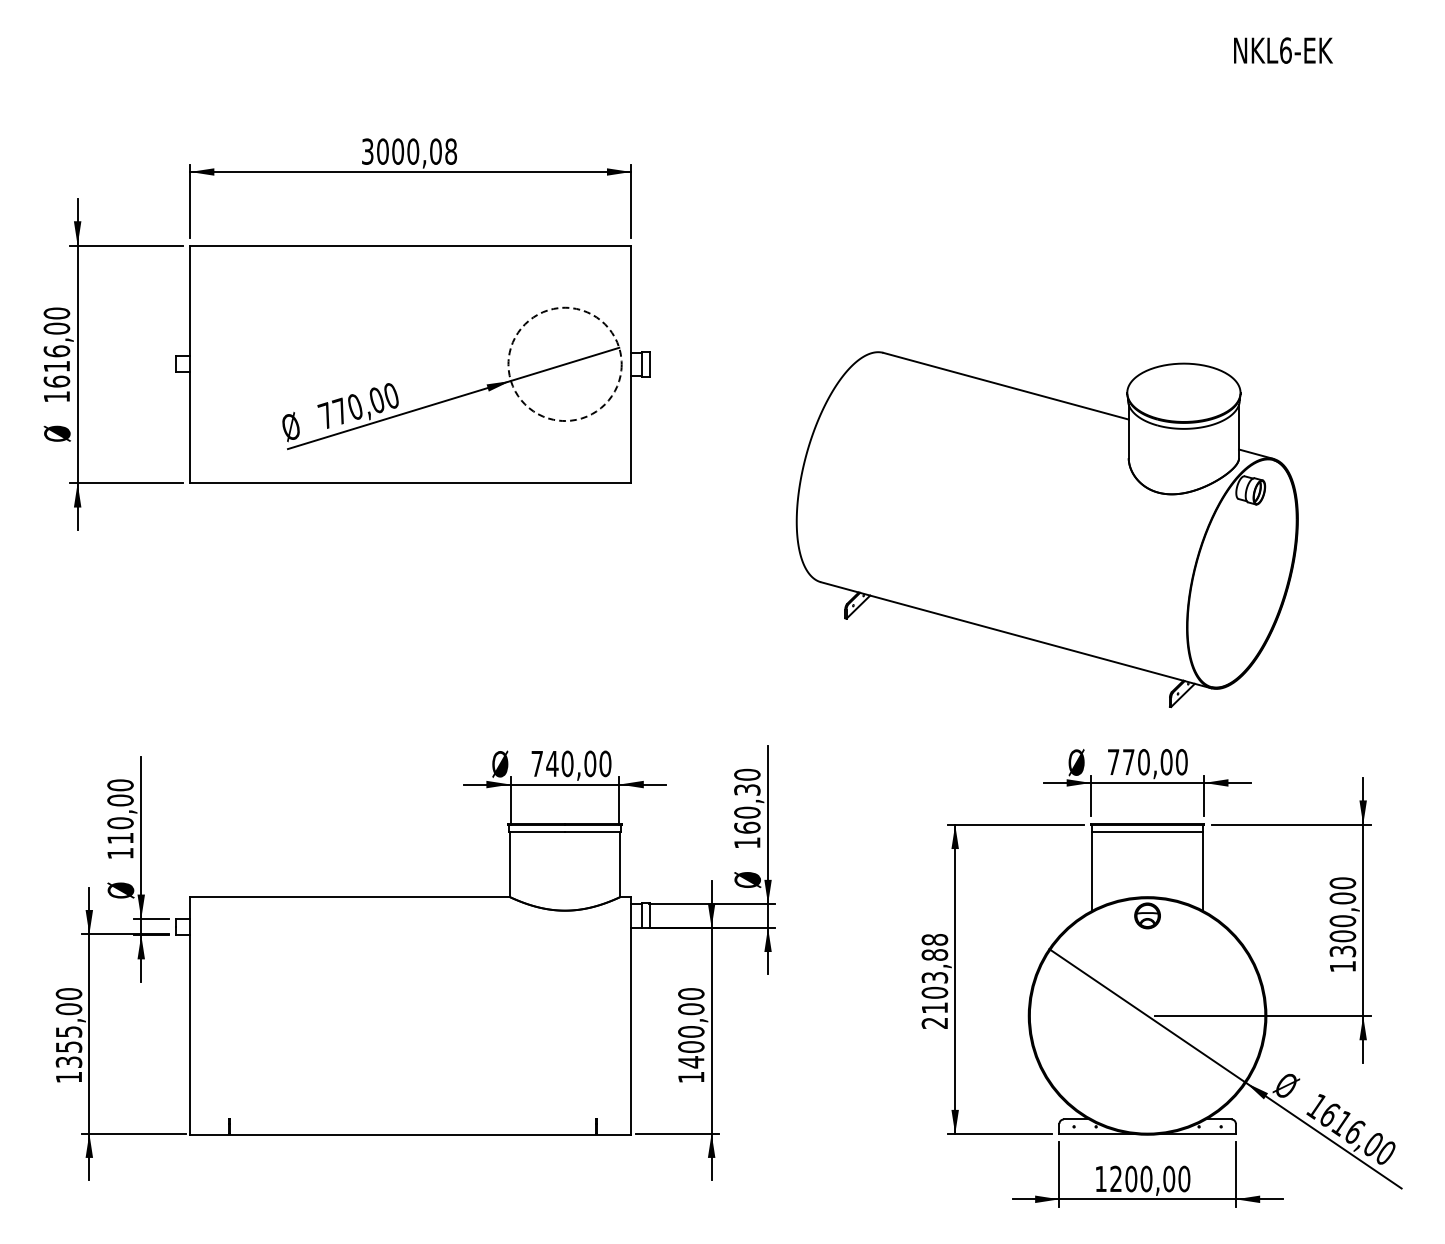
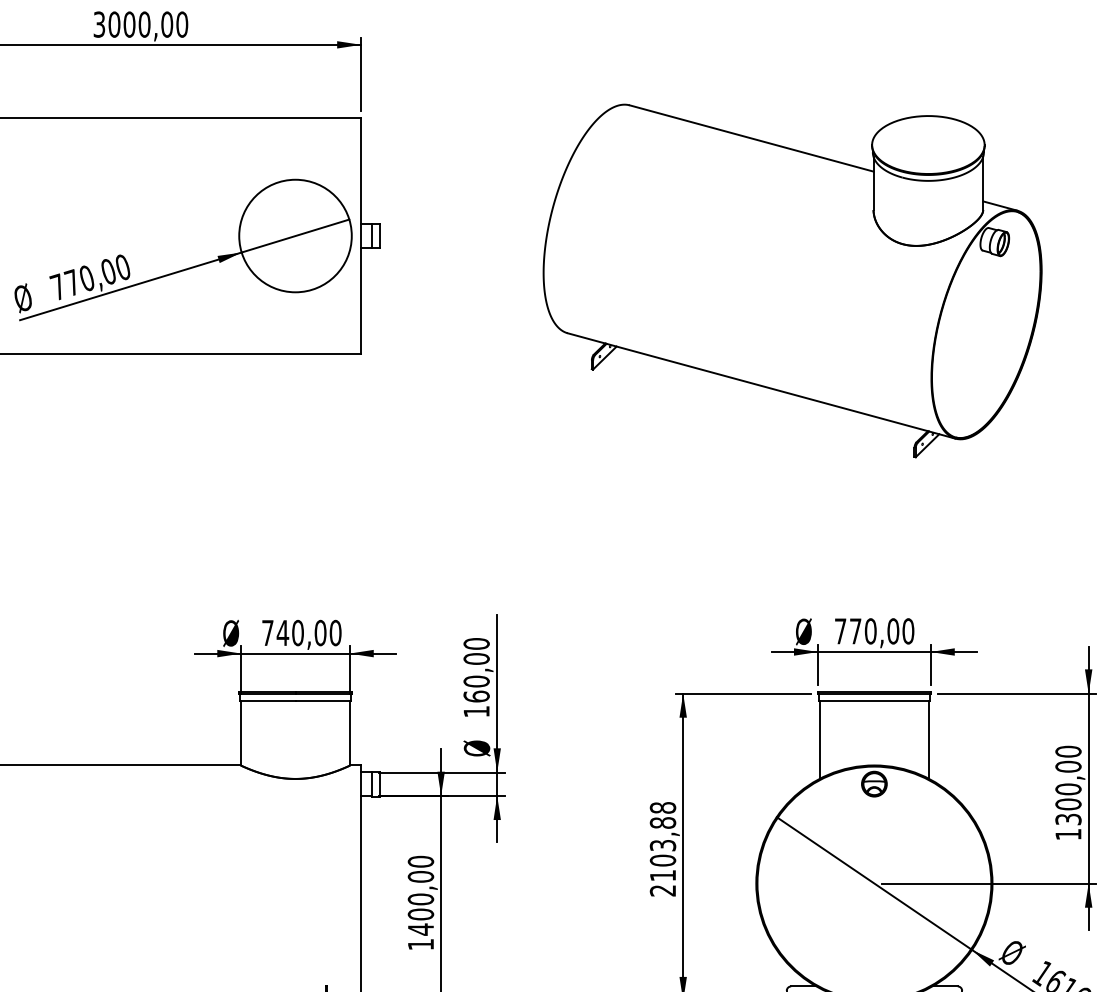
text: (451, 151) -> (182, 24), 3000,08 -> 3000,00
circle: (564, 364) -> (294, 236), dashed -> solid
part: (1046, 529) -> (791, 280), moved
text: (747, 789) -> (476, 658), 160,30 -> 160,00

